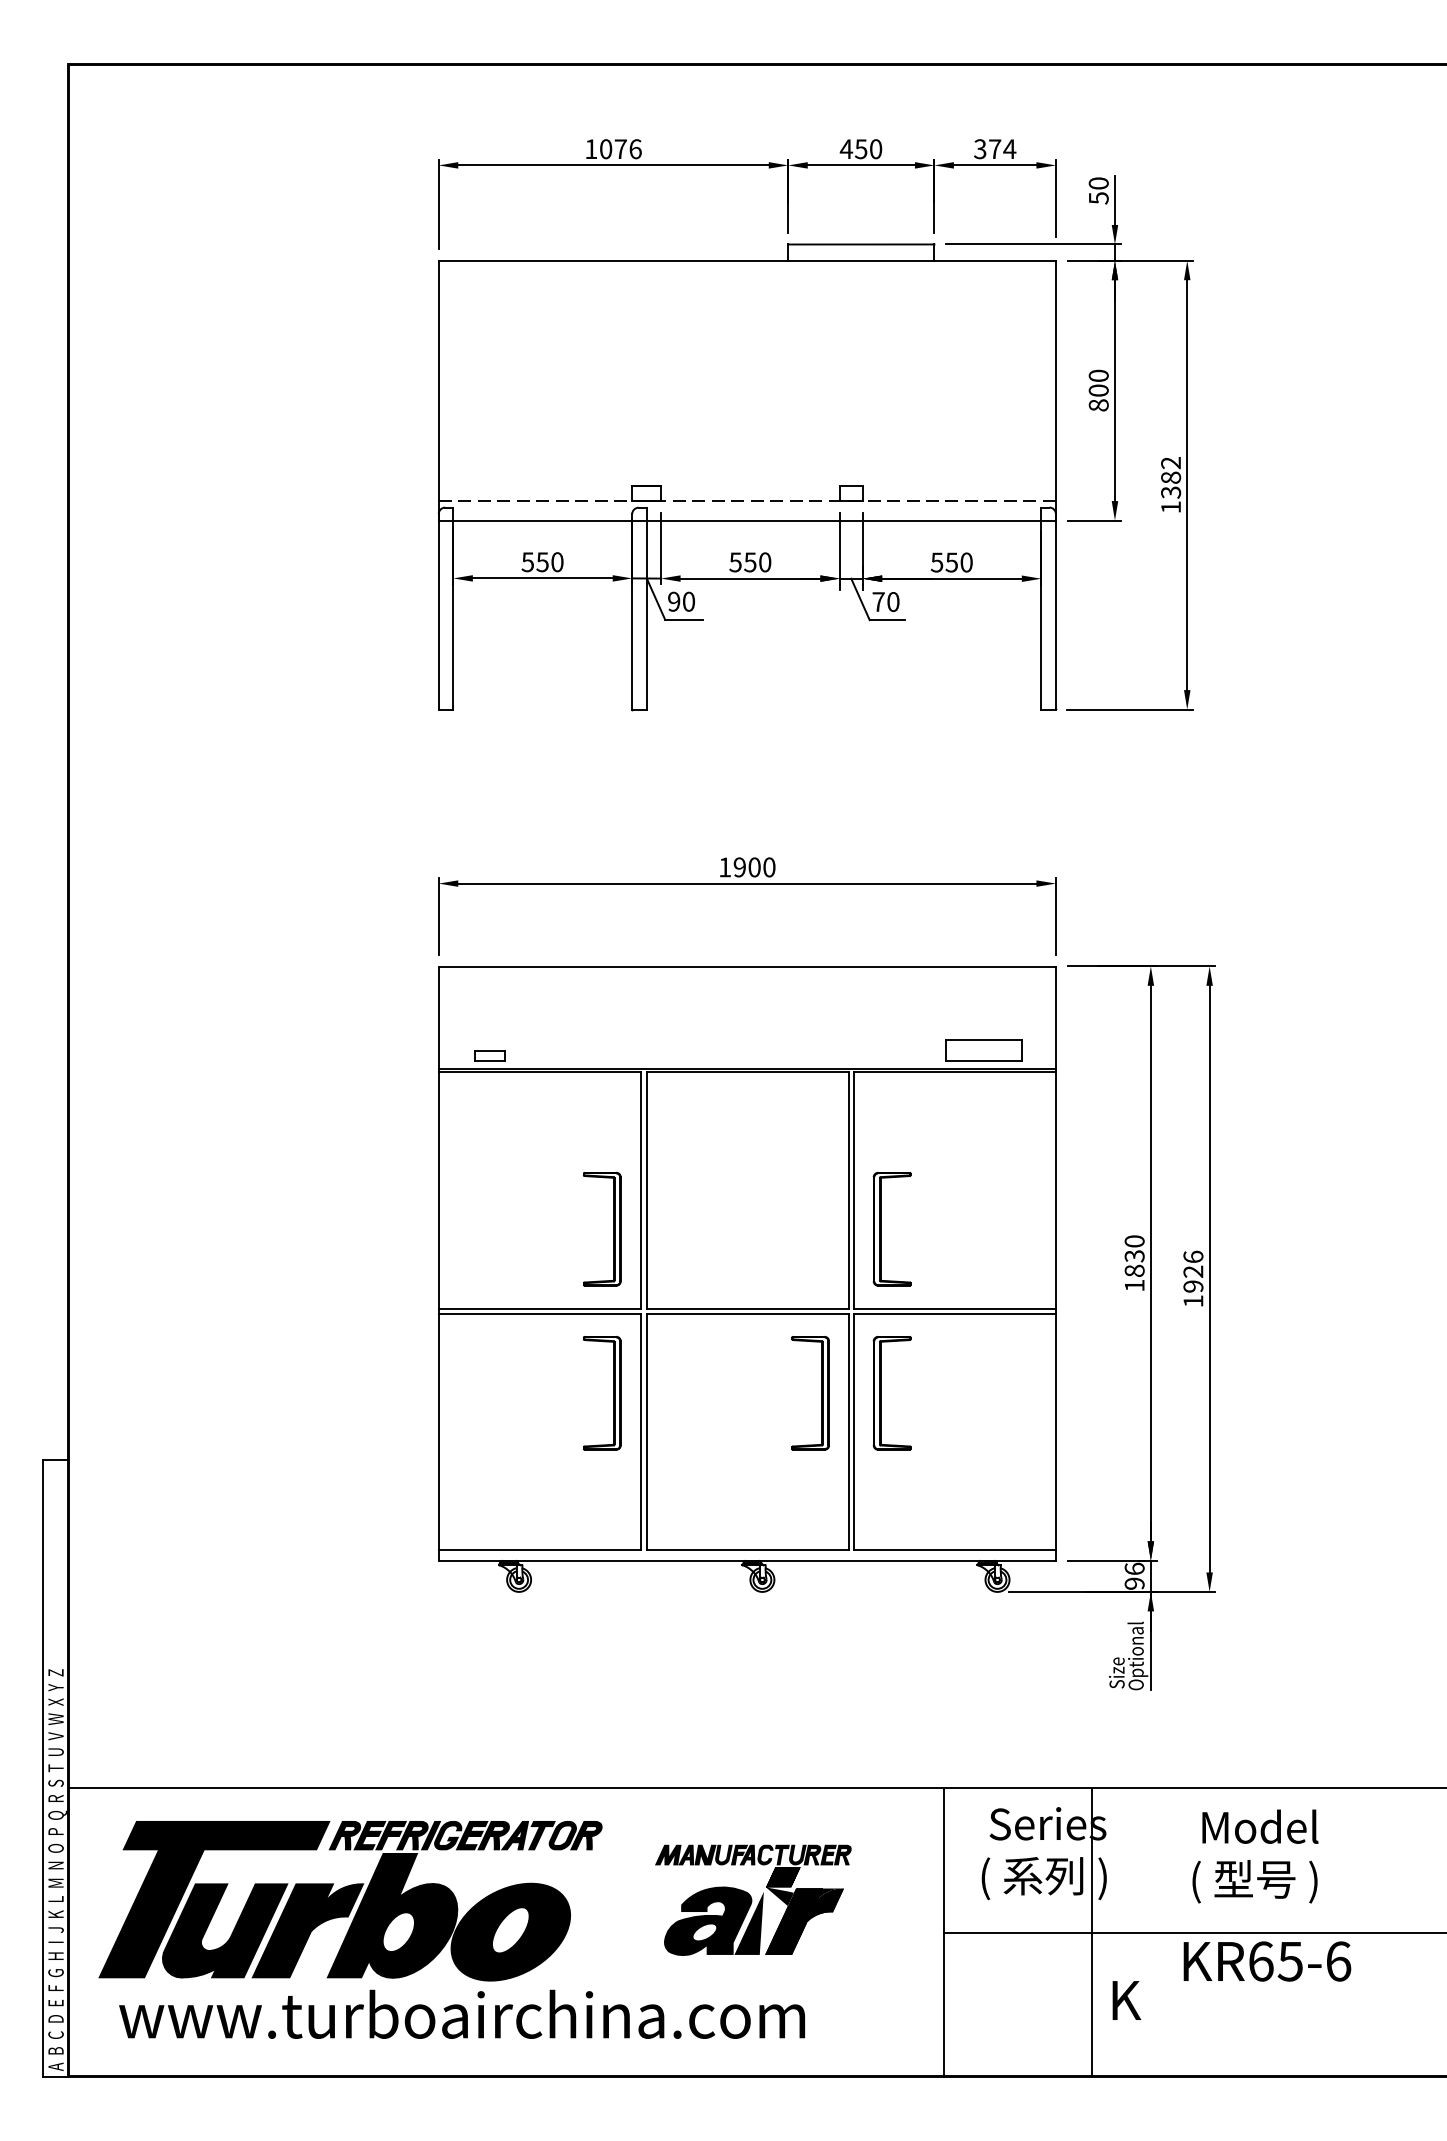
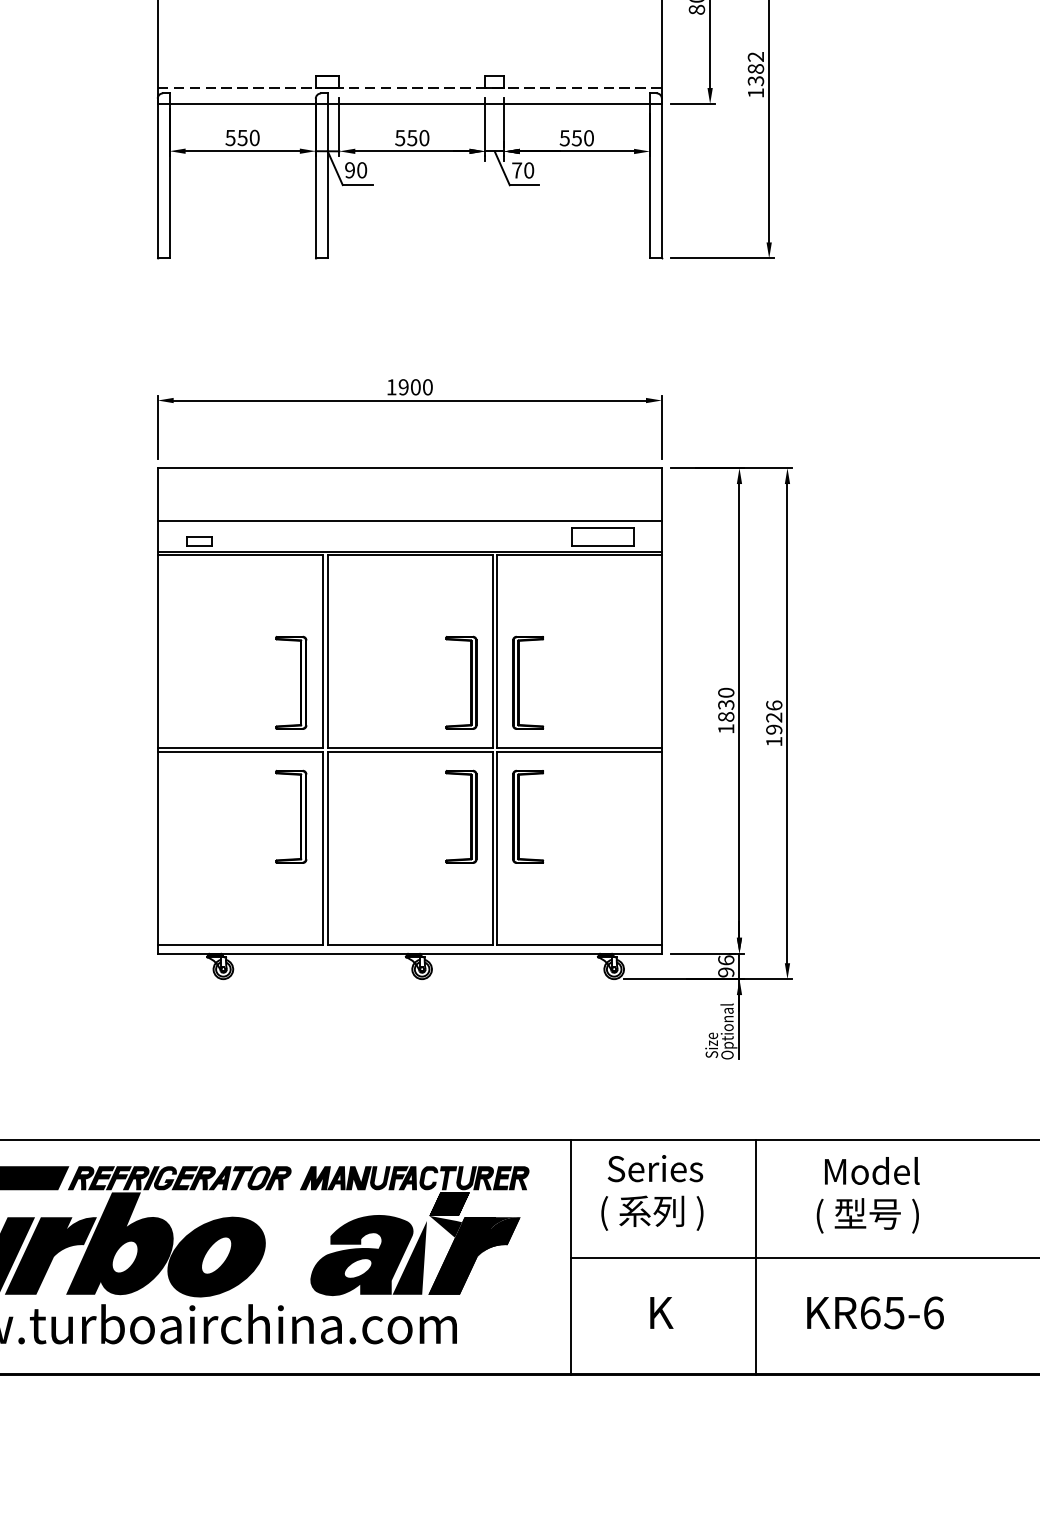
line: (746, 1031) -> (409, 521), added
part: (821, 1228) -> (470, 682), added
text: (1255, 1856) -> (868, 1195), moved
part: (753, 1900) -> (414, 1231), size x1.43
line: (1092, 1932) -> (756, 1257), moved
text: (1267, 1961) -> (875, 1312), moved
text: (1126, 2000) -> (661, 1312), moved

